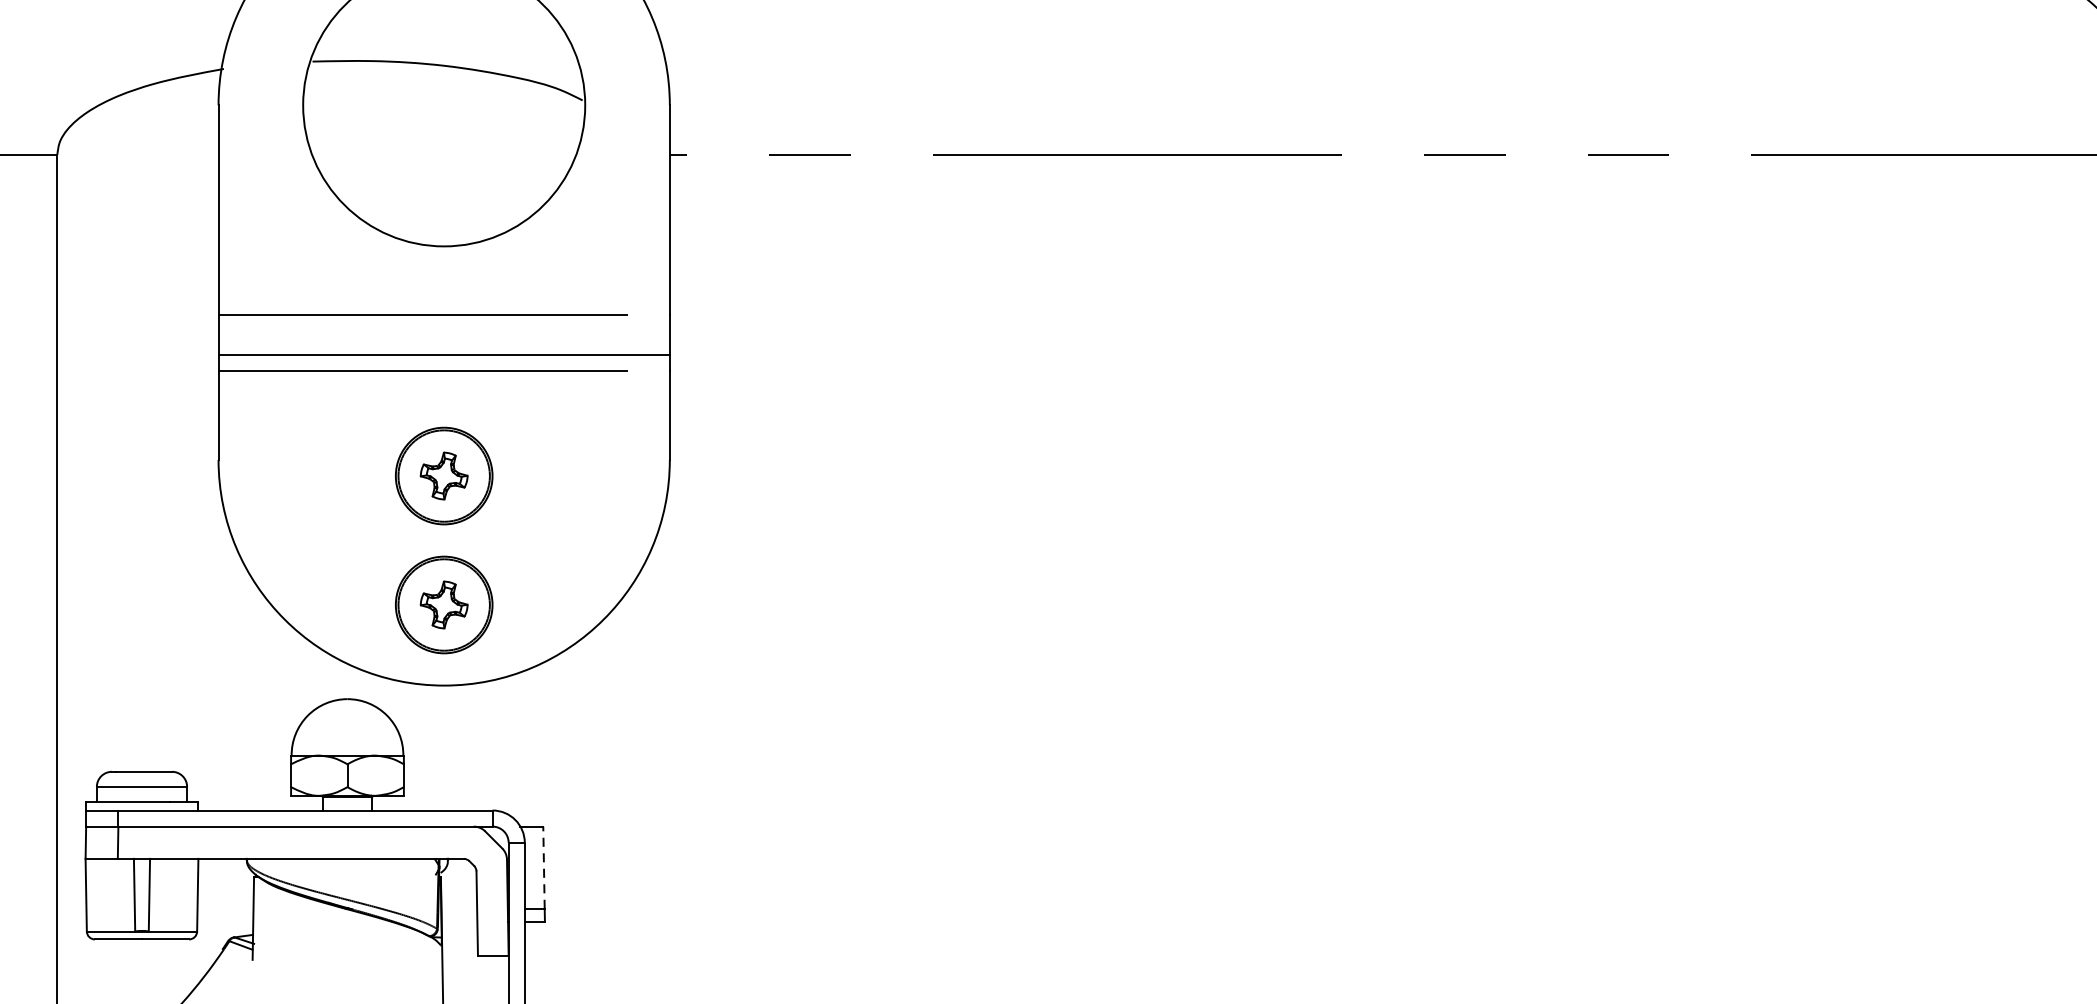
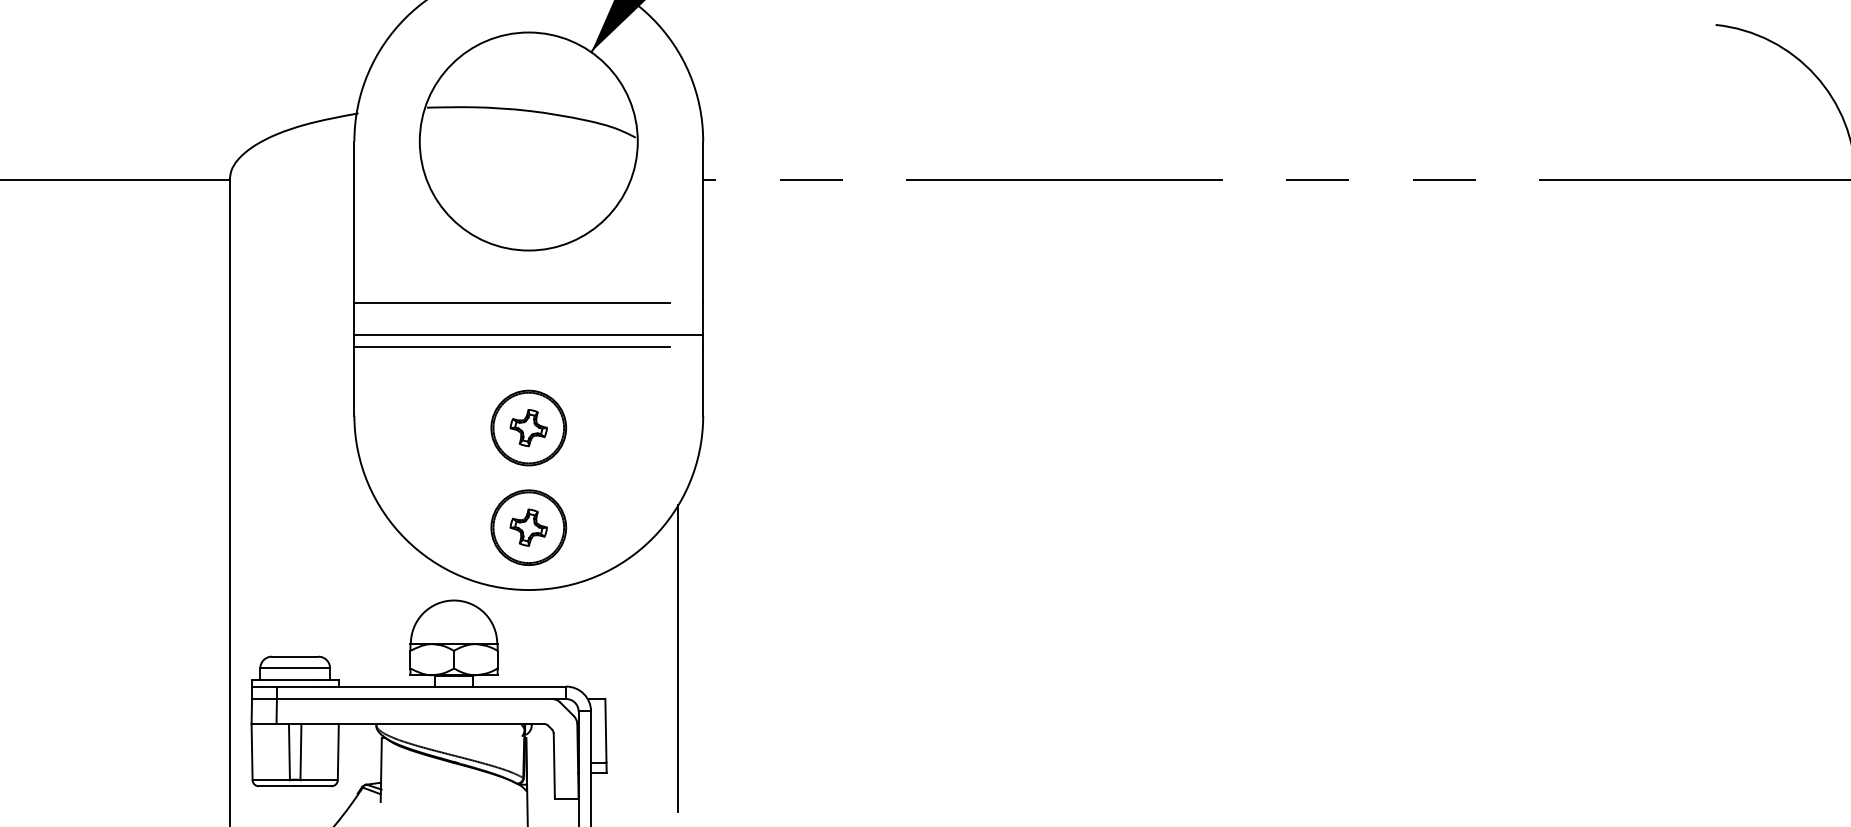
line: (637, 774) -> (678, 658), added
line: (543, 867) -> (605, 730), dashed -> solid

